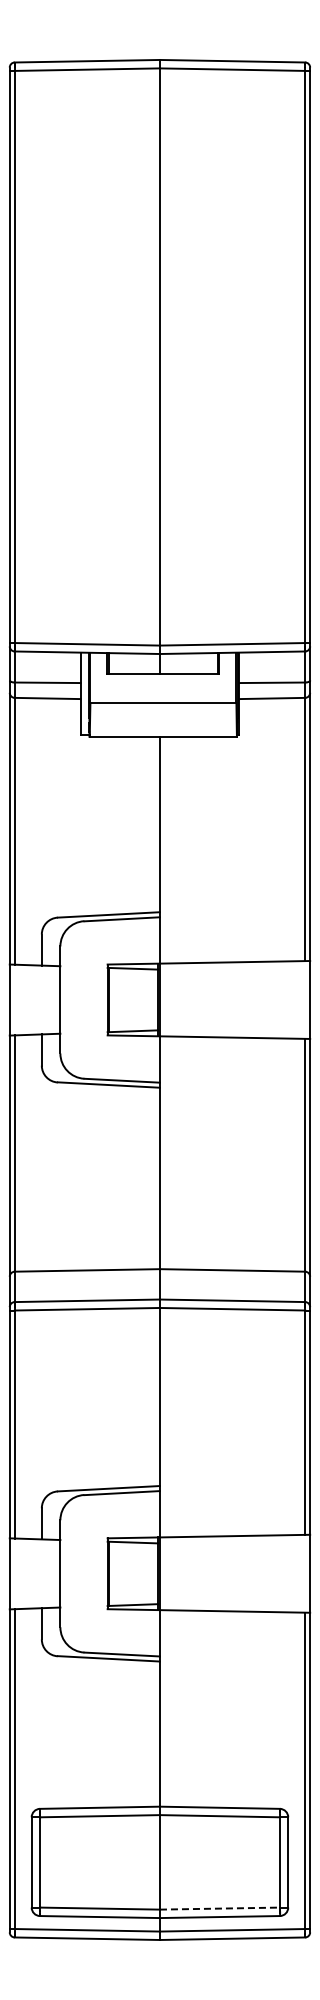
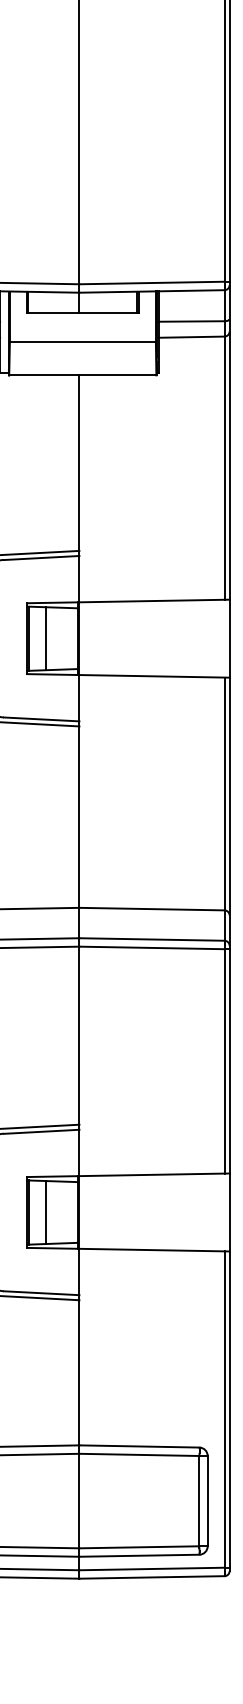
line: (126, 999) -> (45, 638), added
line: (126, 1573) -> (45, 1212), added
line: (220, 1908) -> (139, 1547), dashed -> solid

